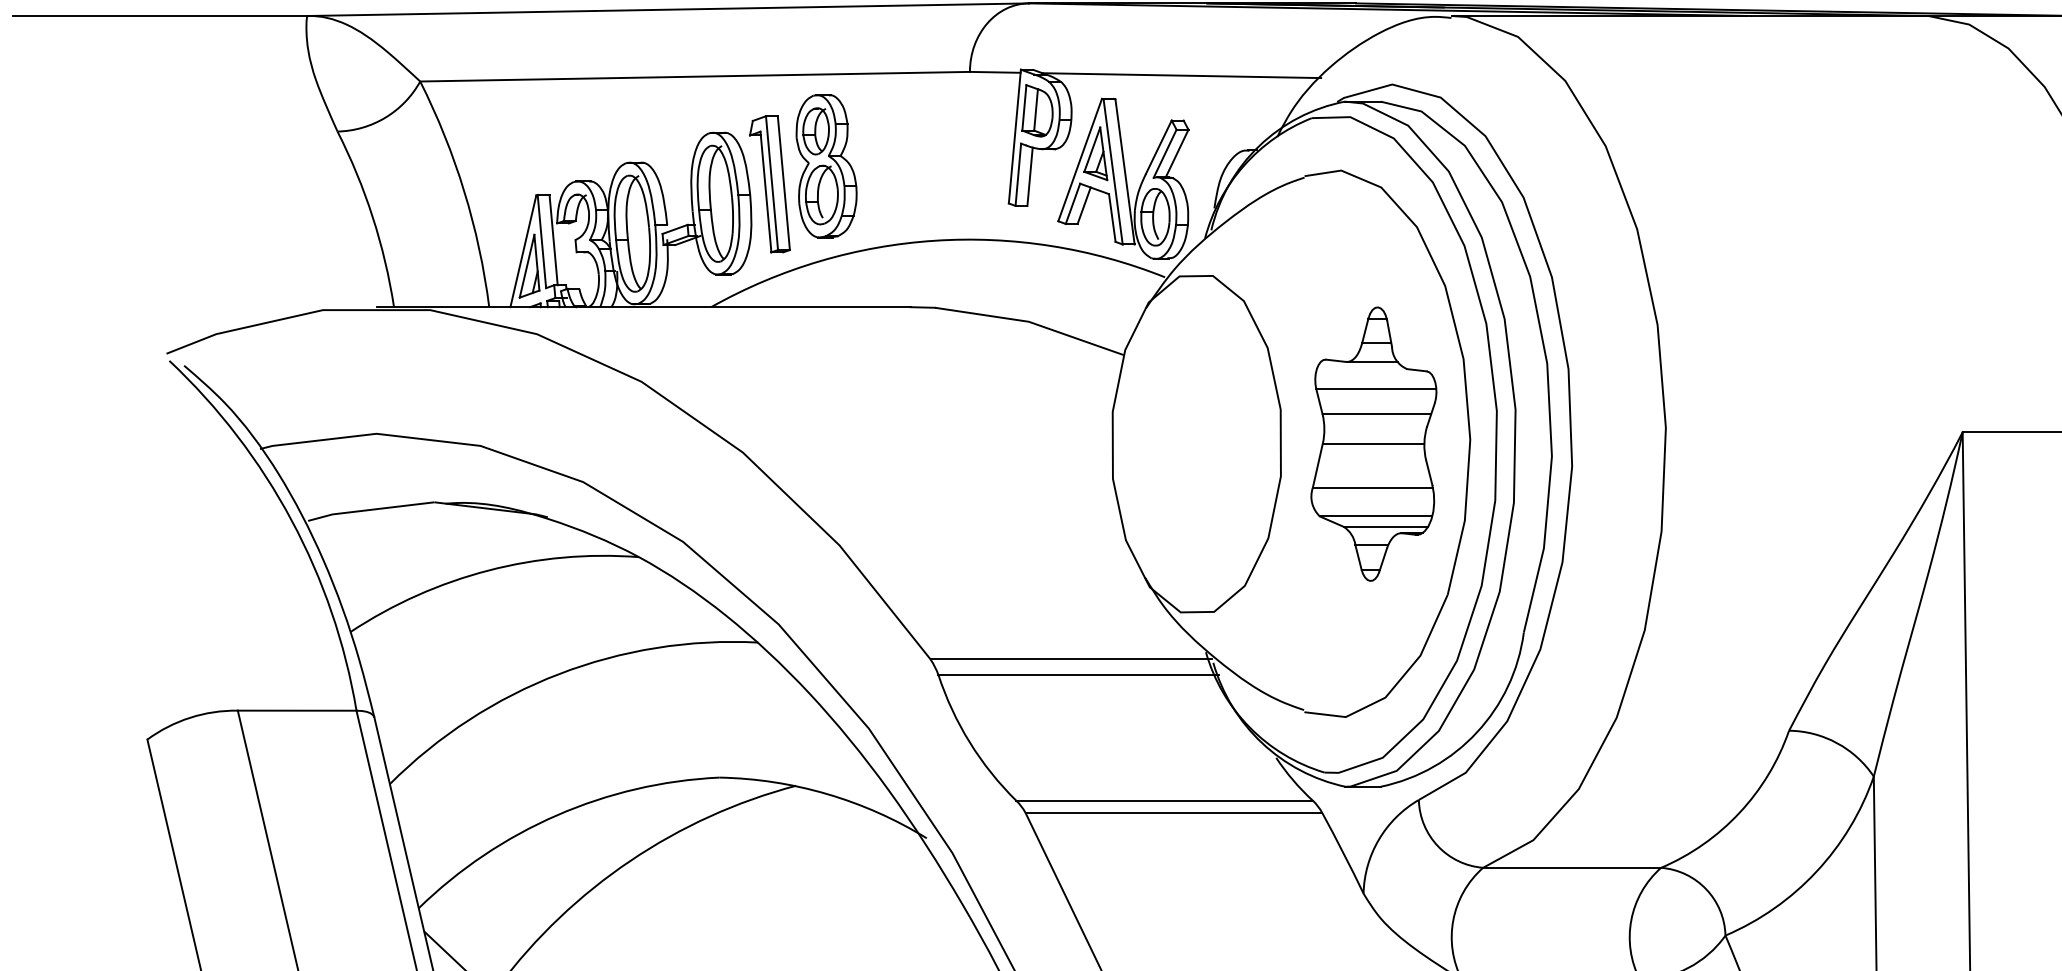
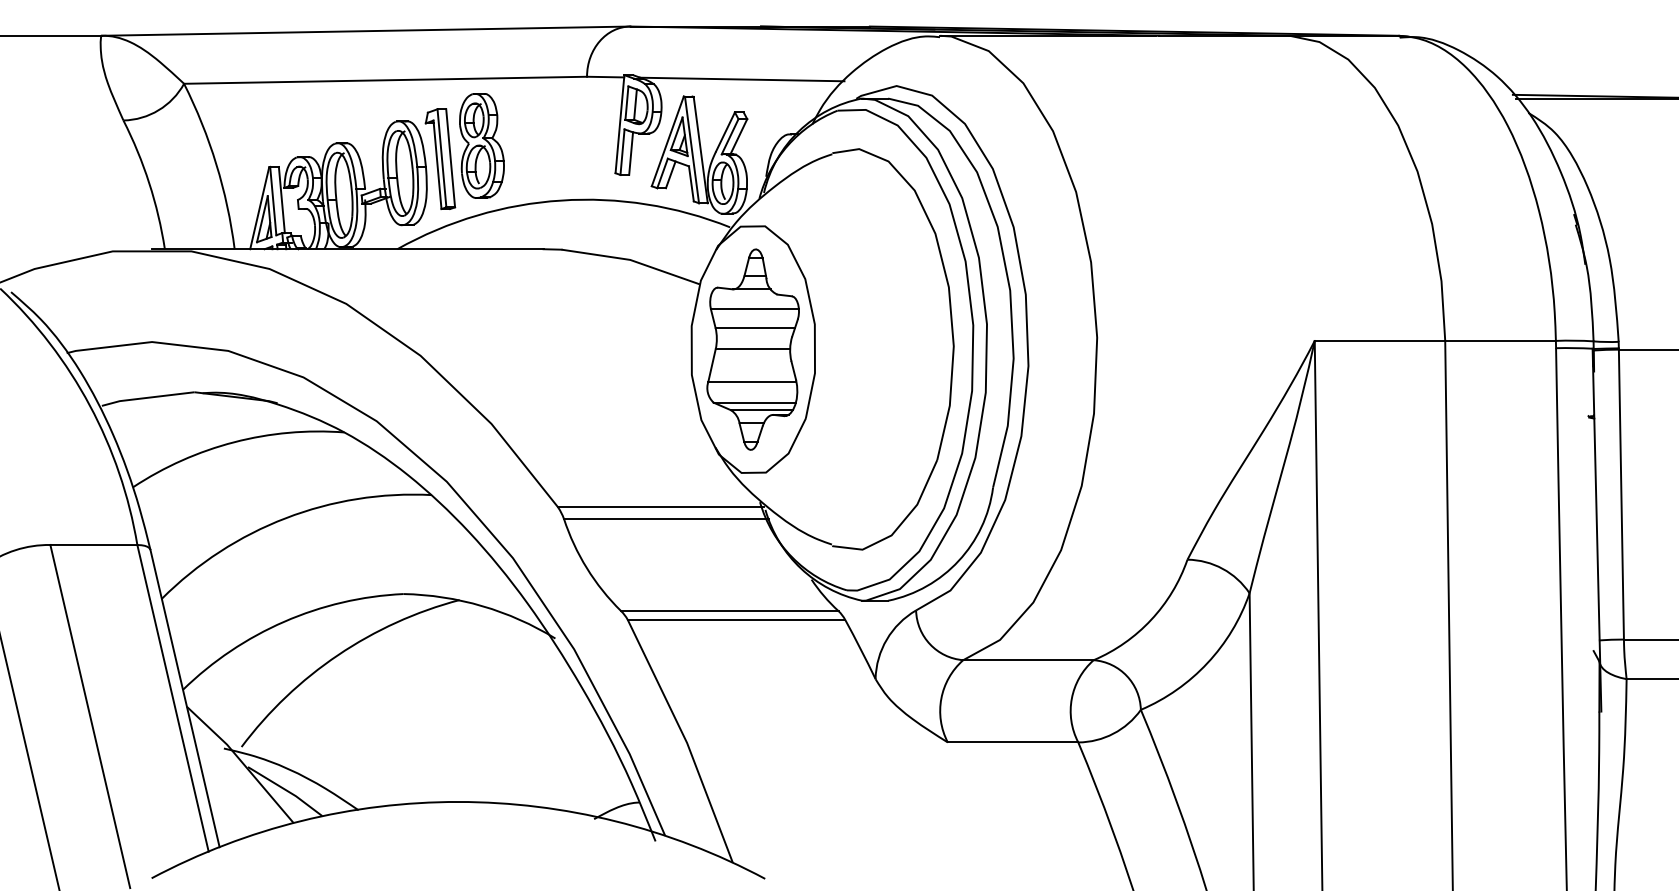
part: (1373, 443) -> (752, 349), moved

